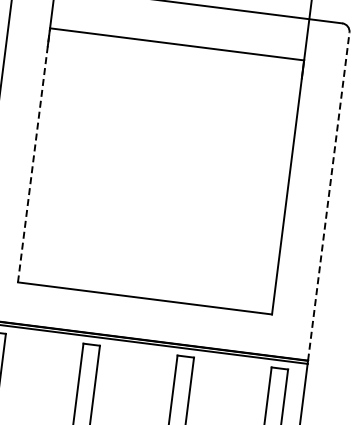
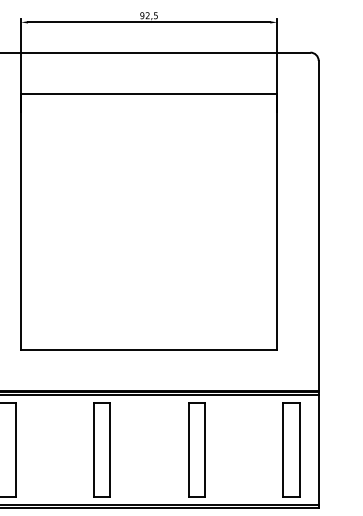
line: (34, 154) -> (21, 221), dashed -> solid
line: (328, 195) -> (318, 225), dashed -> solid

